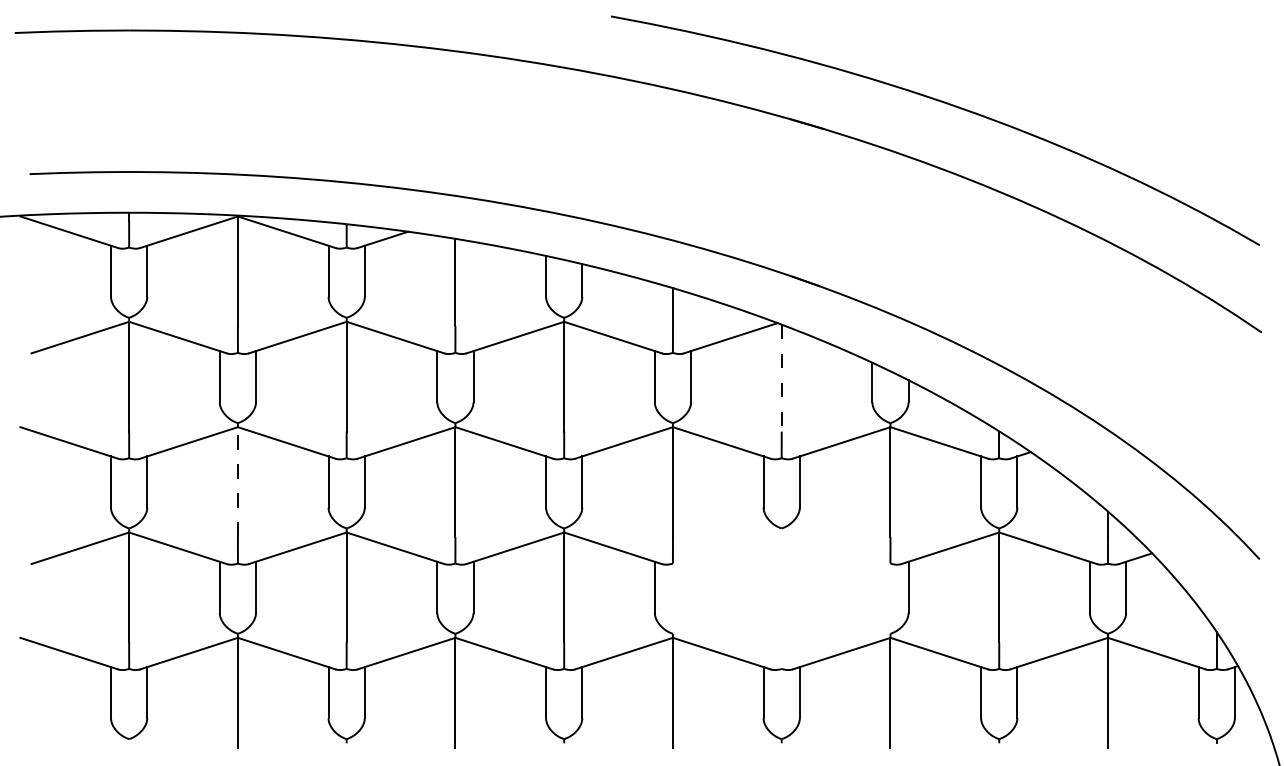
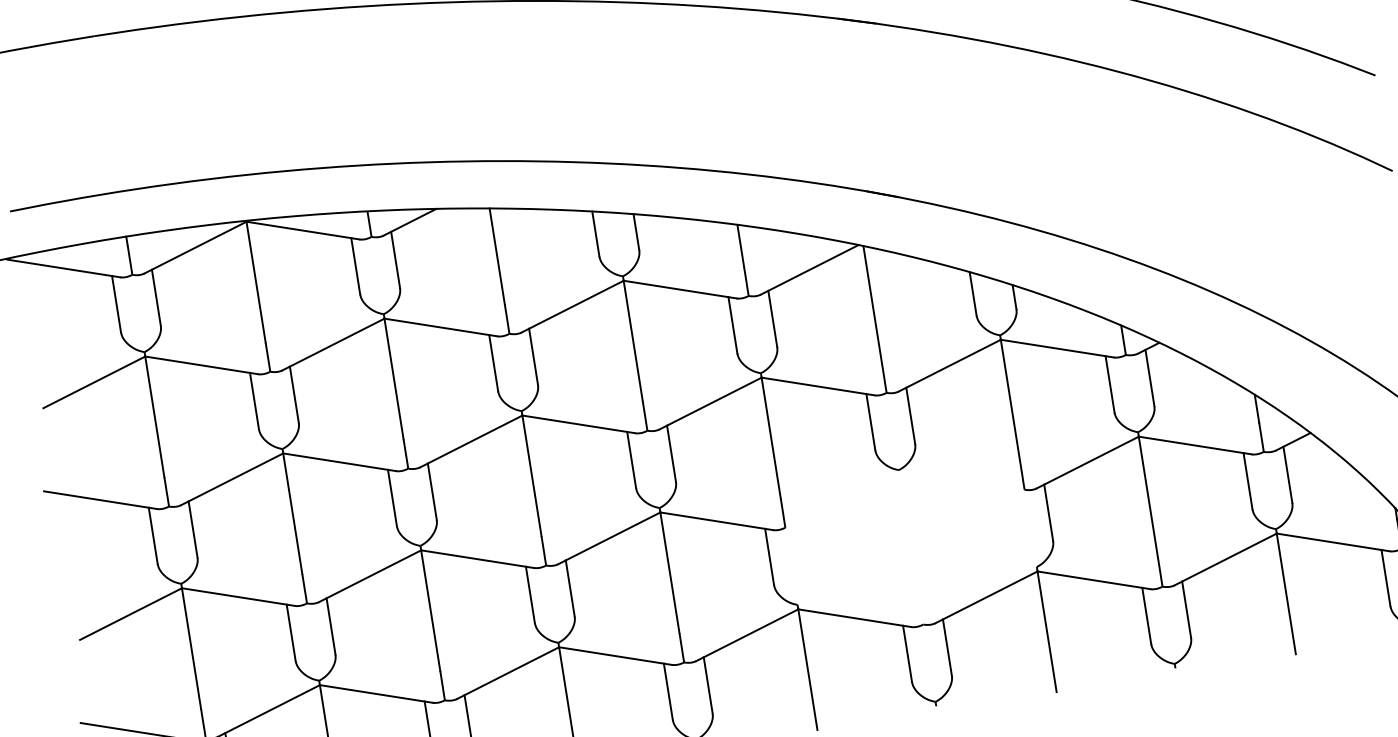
line: (781, 378) -> (872, 305), dashed -> solid
line: (237, 482) -> (292, 514), dashed -> solid

